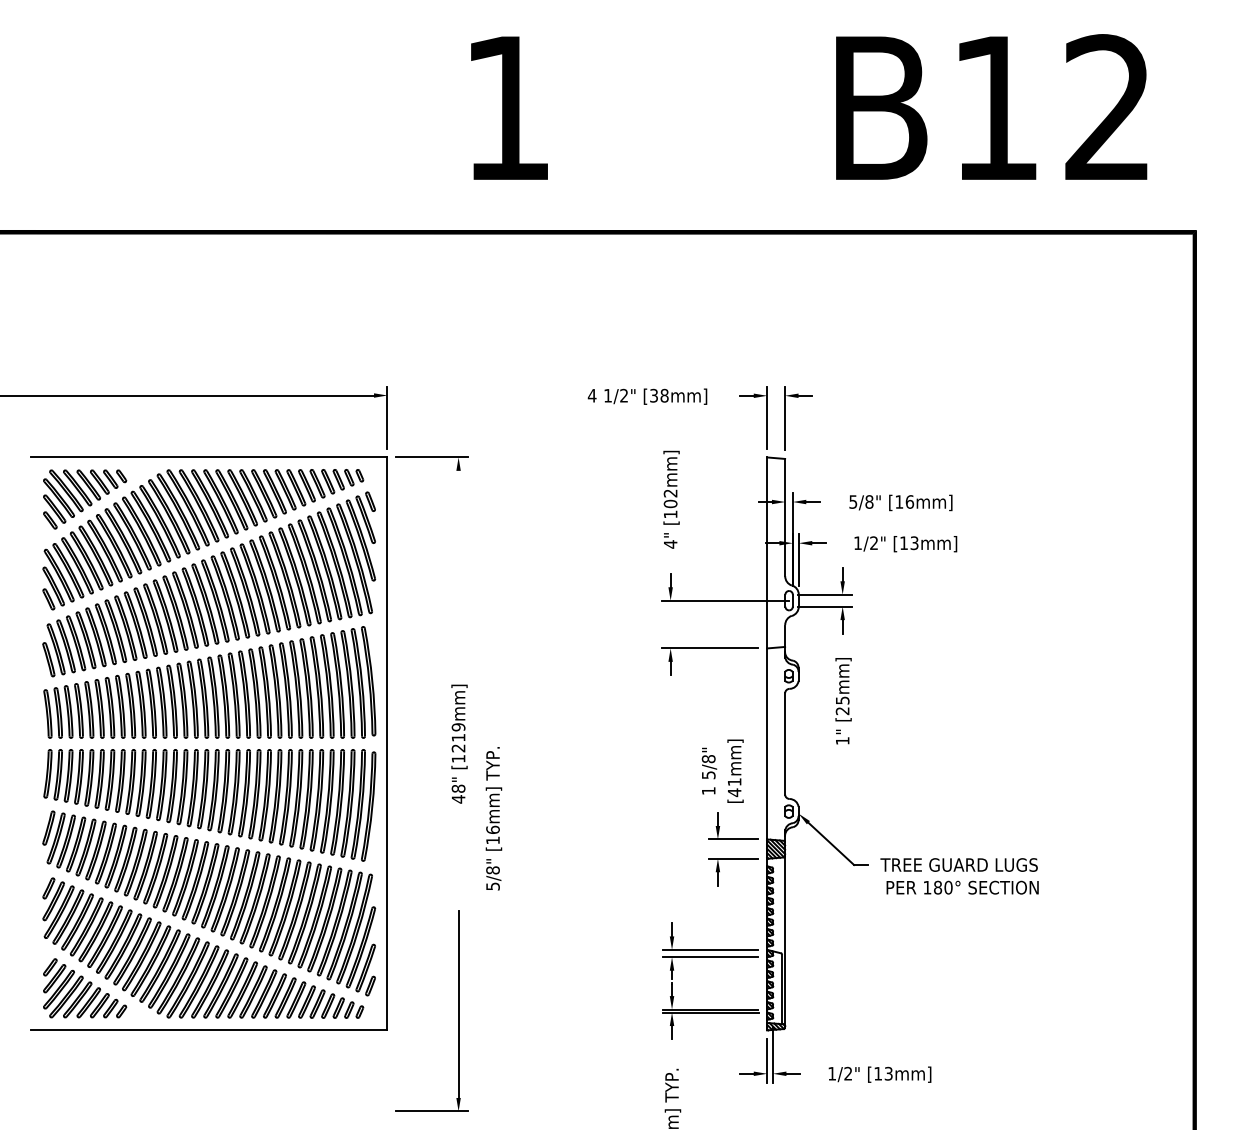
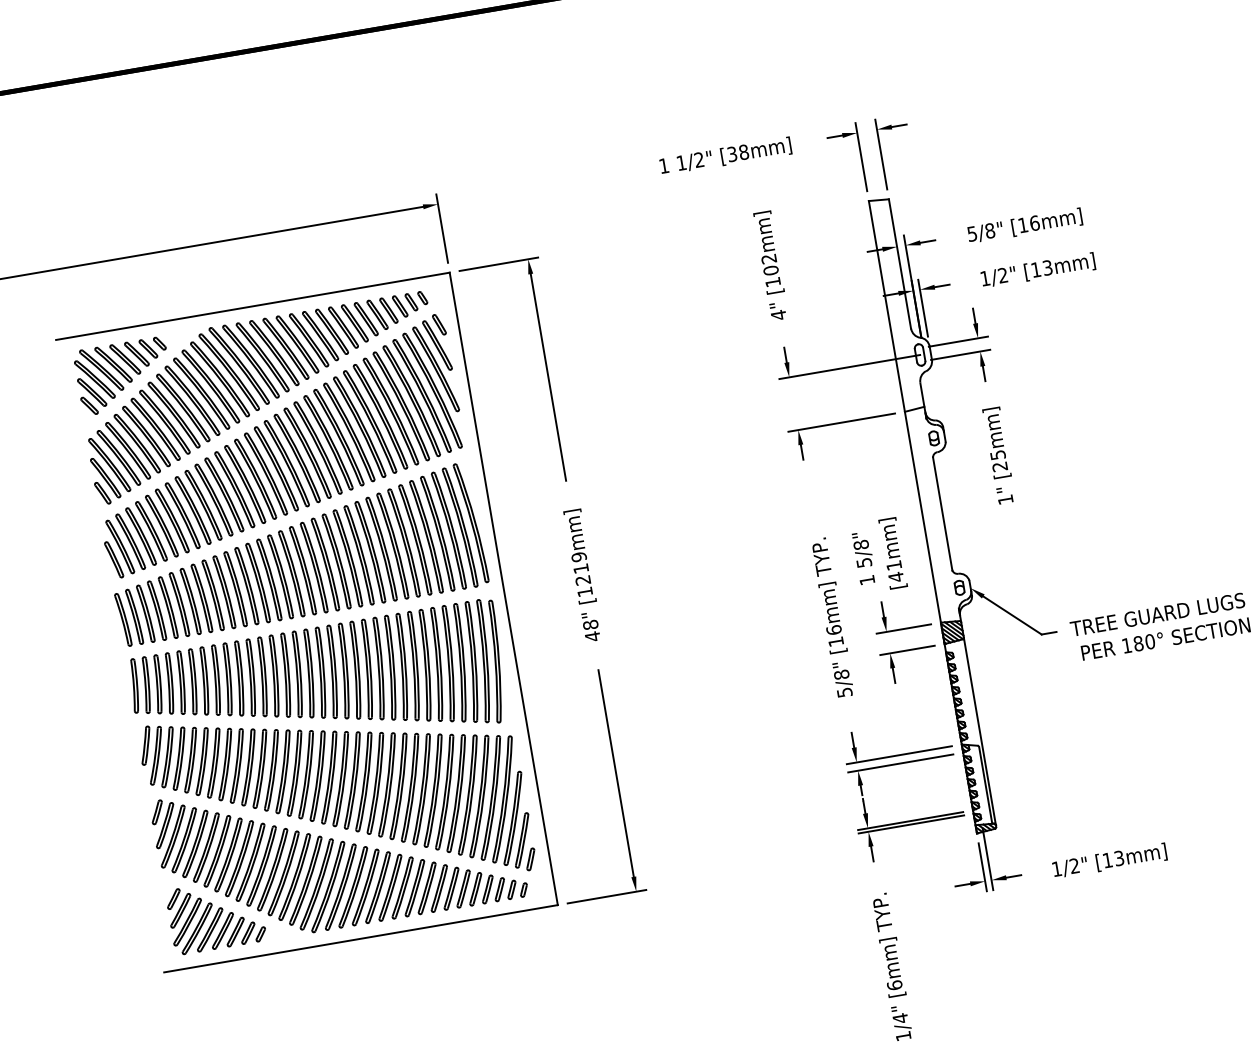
text: (591, 395) -> (663, 165), 4 -> 1
line: (458, 564) -> (548, 377), added
text: (493, 818) -> (832, 617), moved
part: (458, 1010) -> (617, 780), moved

